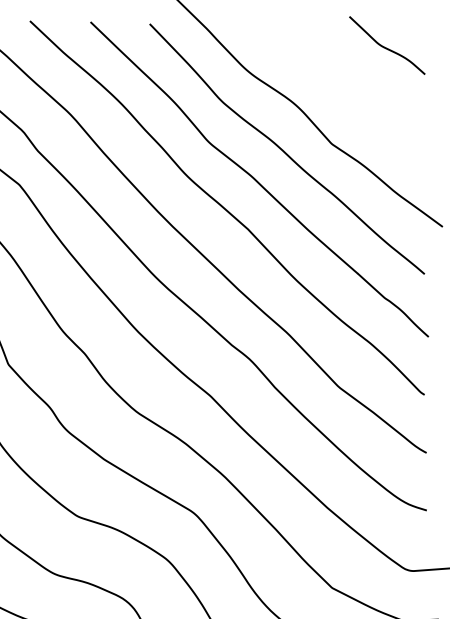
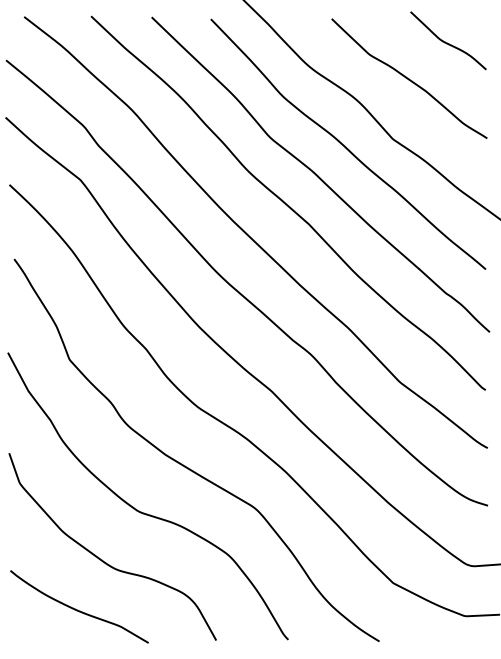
curve: (348, 83) -> (409, 78), added

